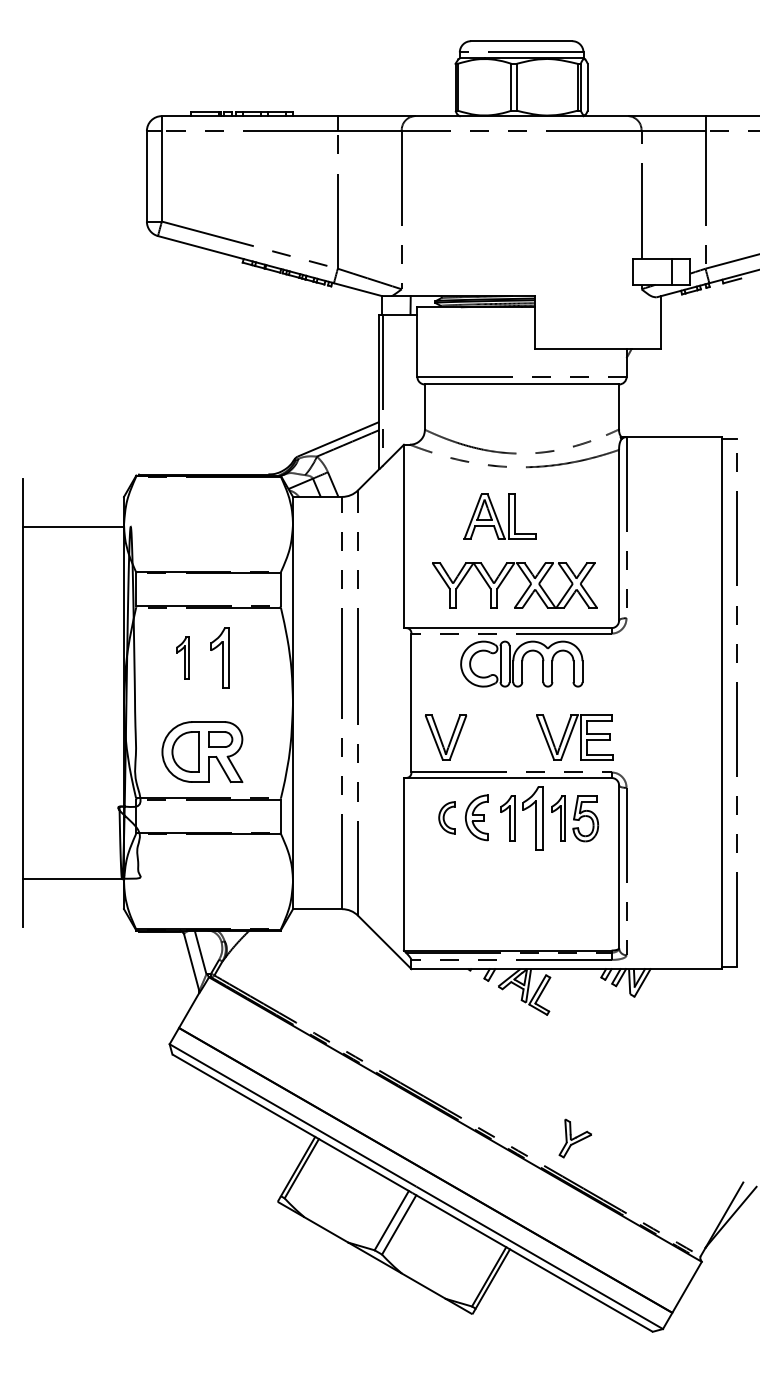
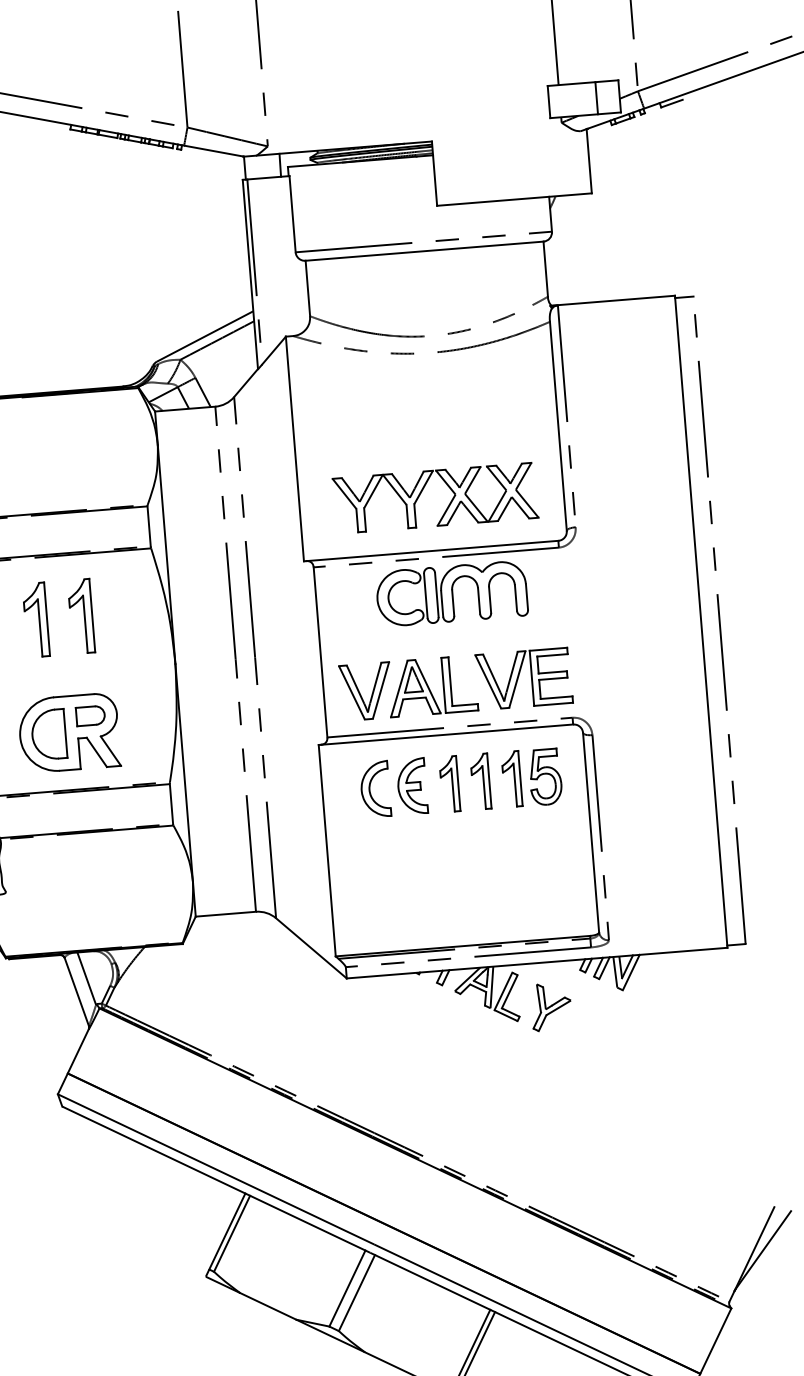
part: (499, 516) -> (431, 685), moved
part: (182, 657) -> (35, 619), size x1.43
part: (446, 817) -> (374, 789), size x1.43
part: (532, 818) -> (480, 781), size x0.71
part: (574, 1138) -> (550, 1006), moved

